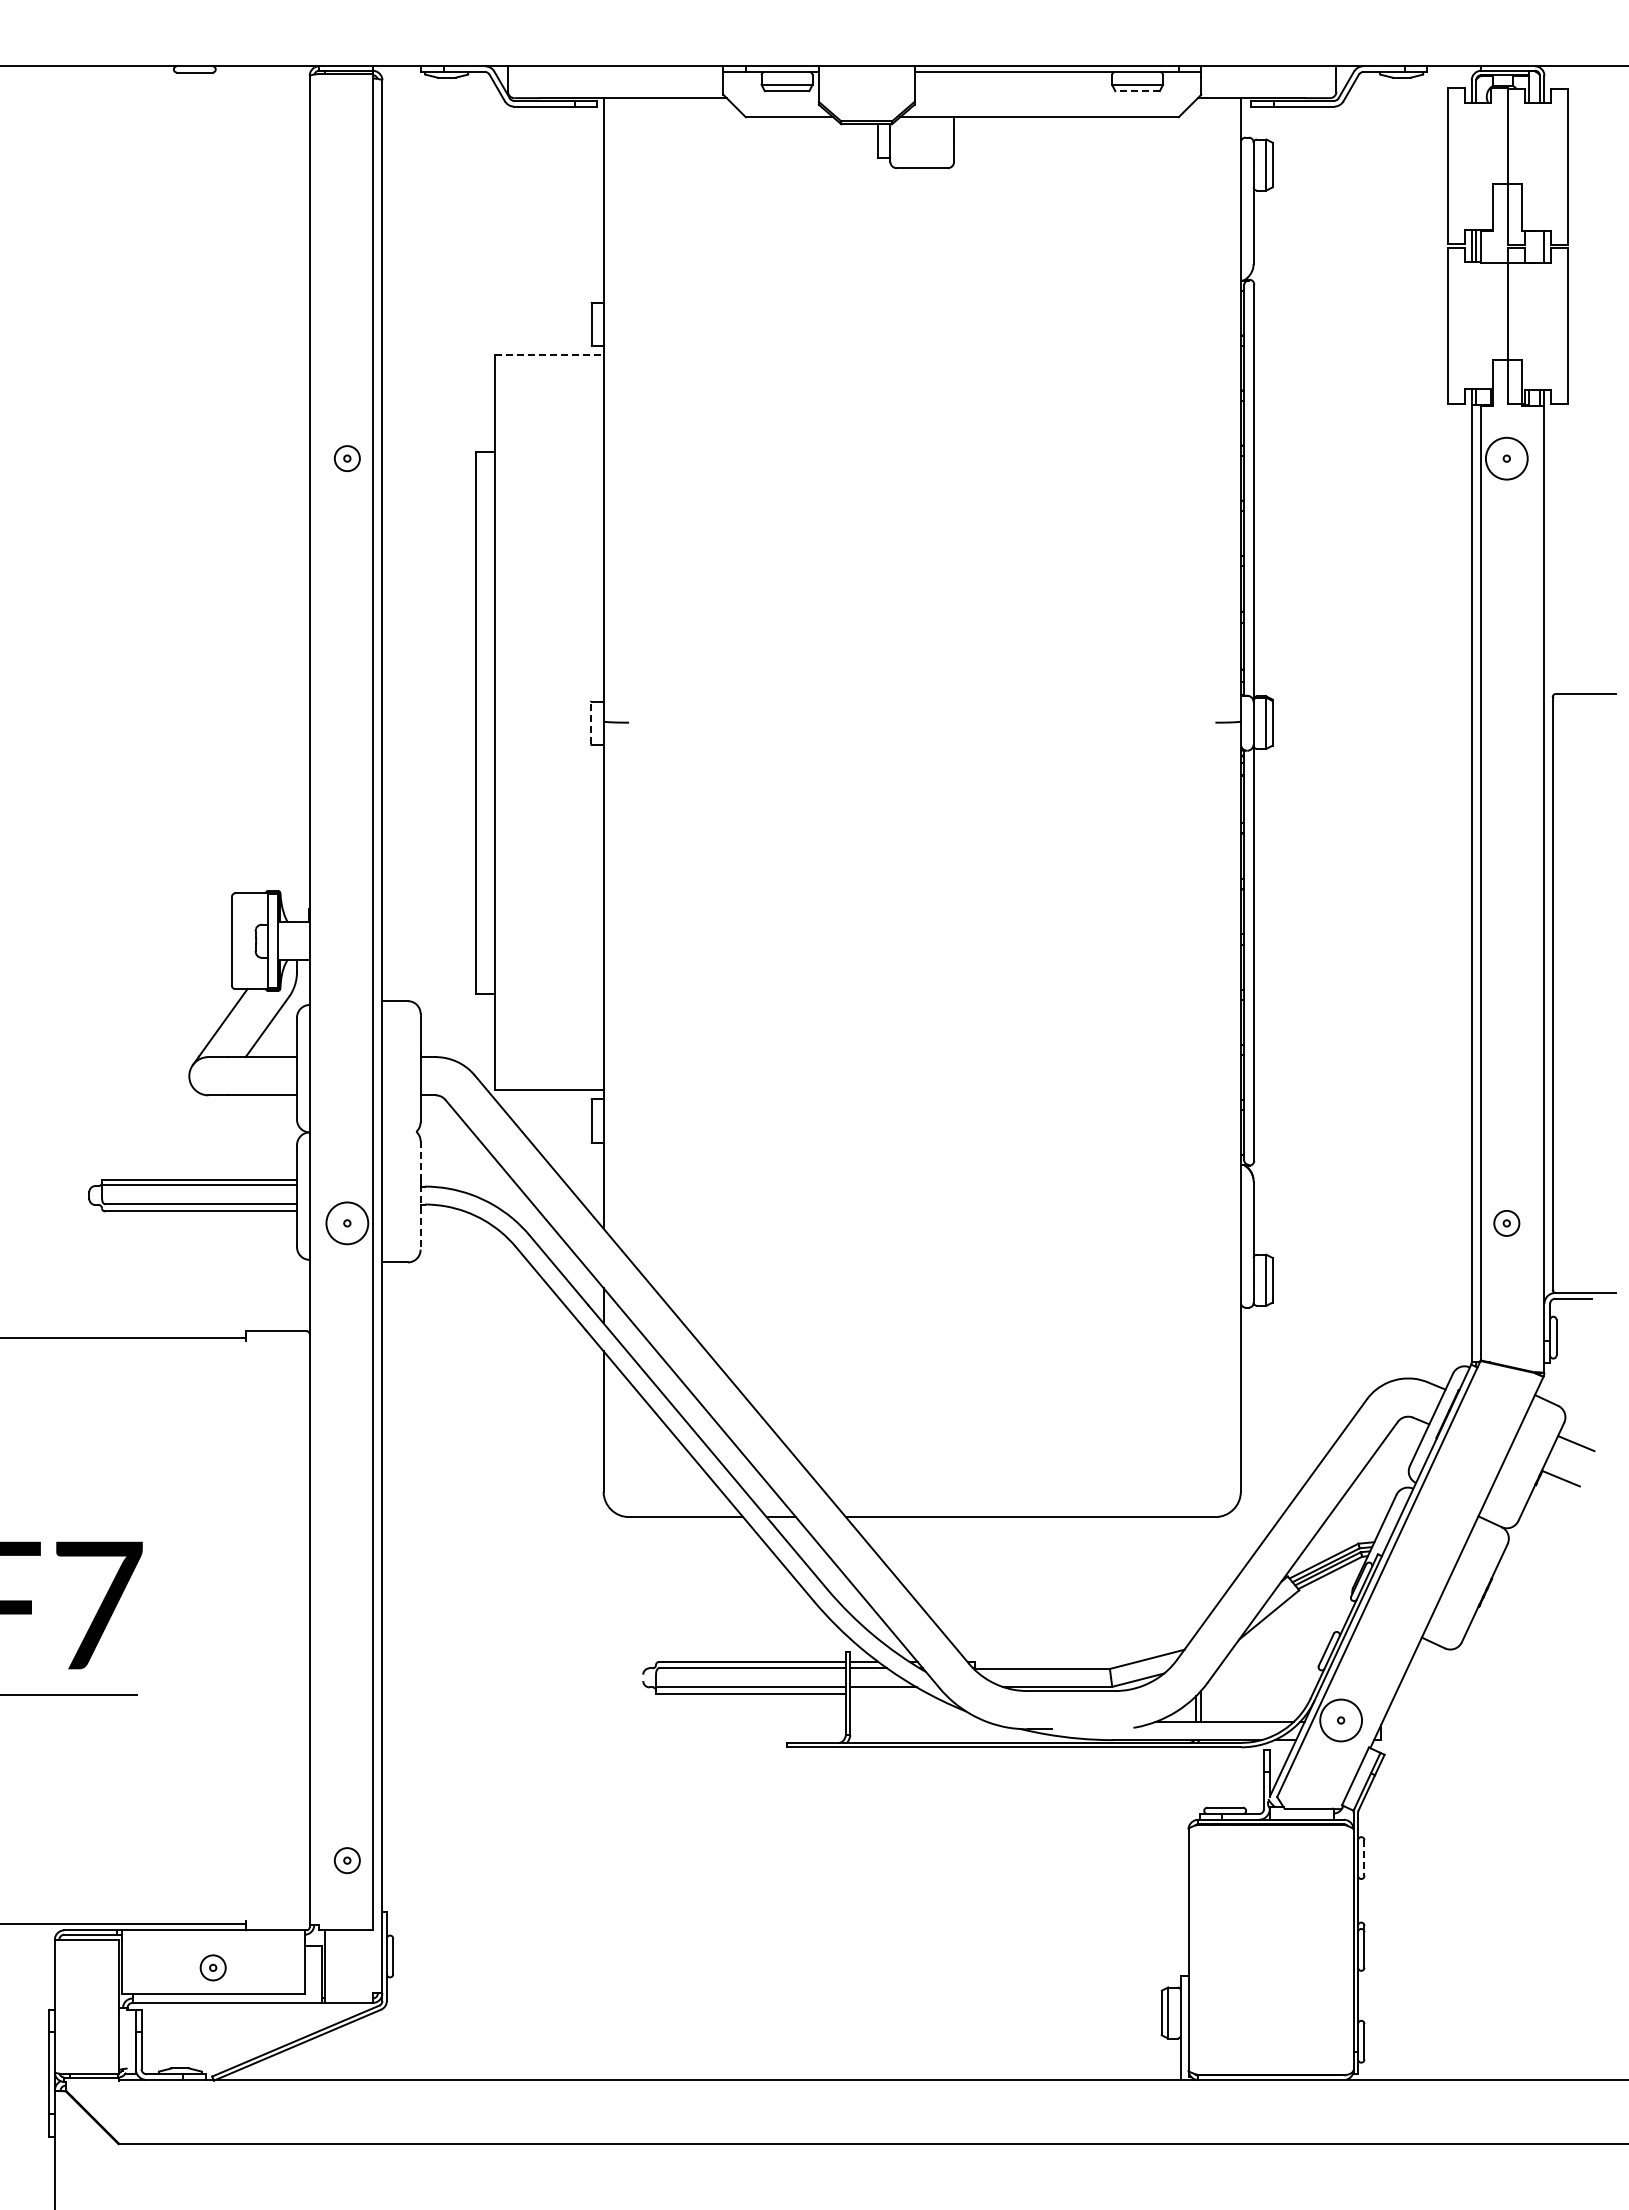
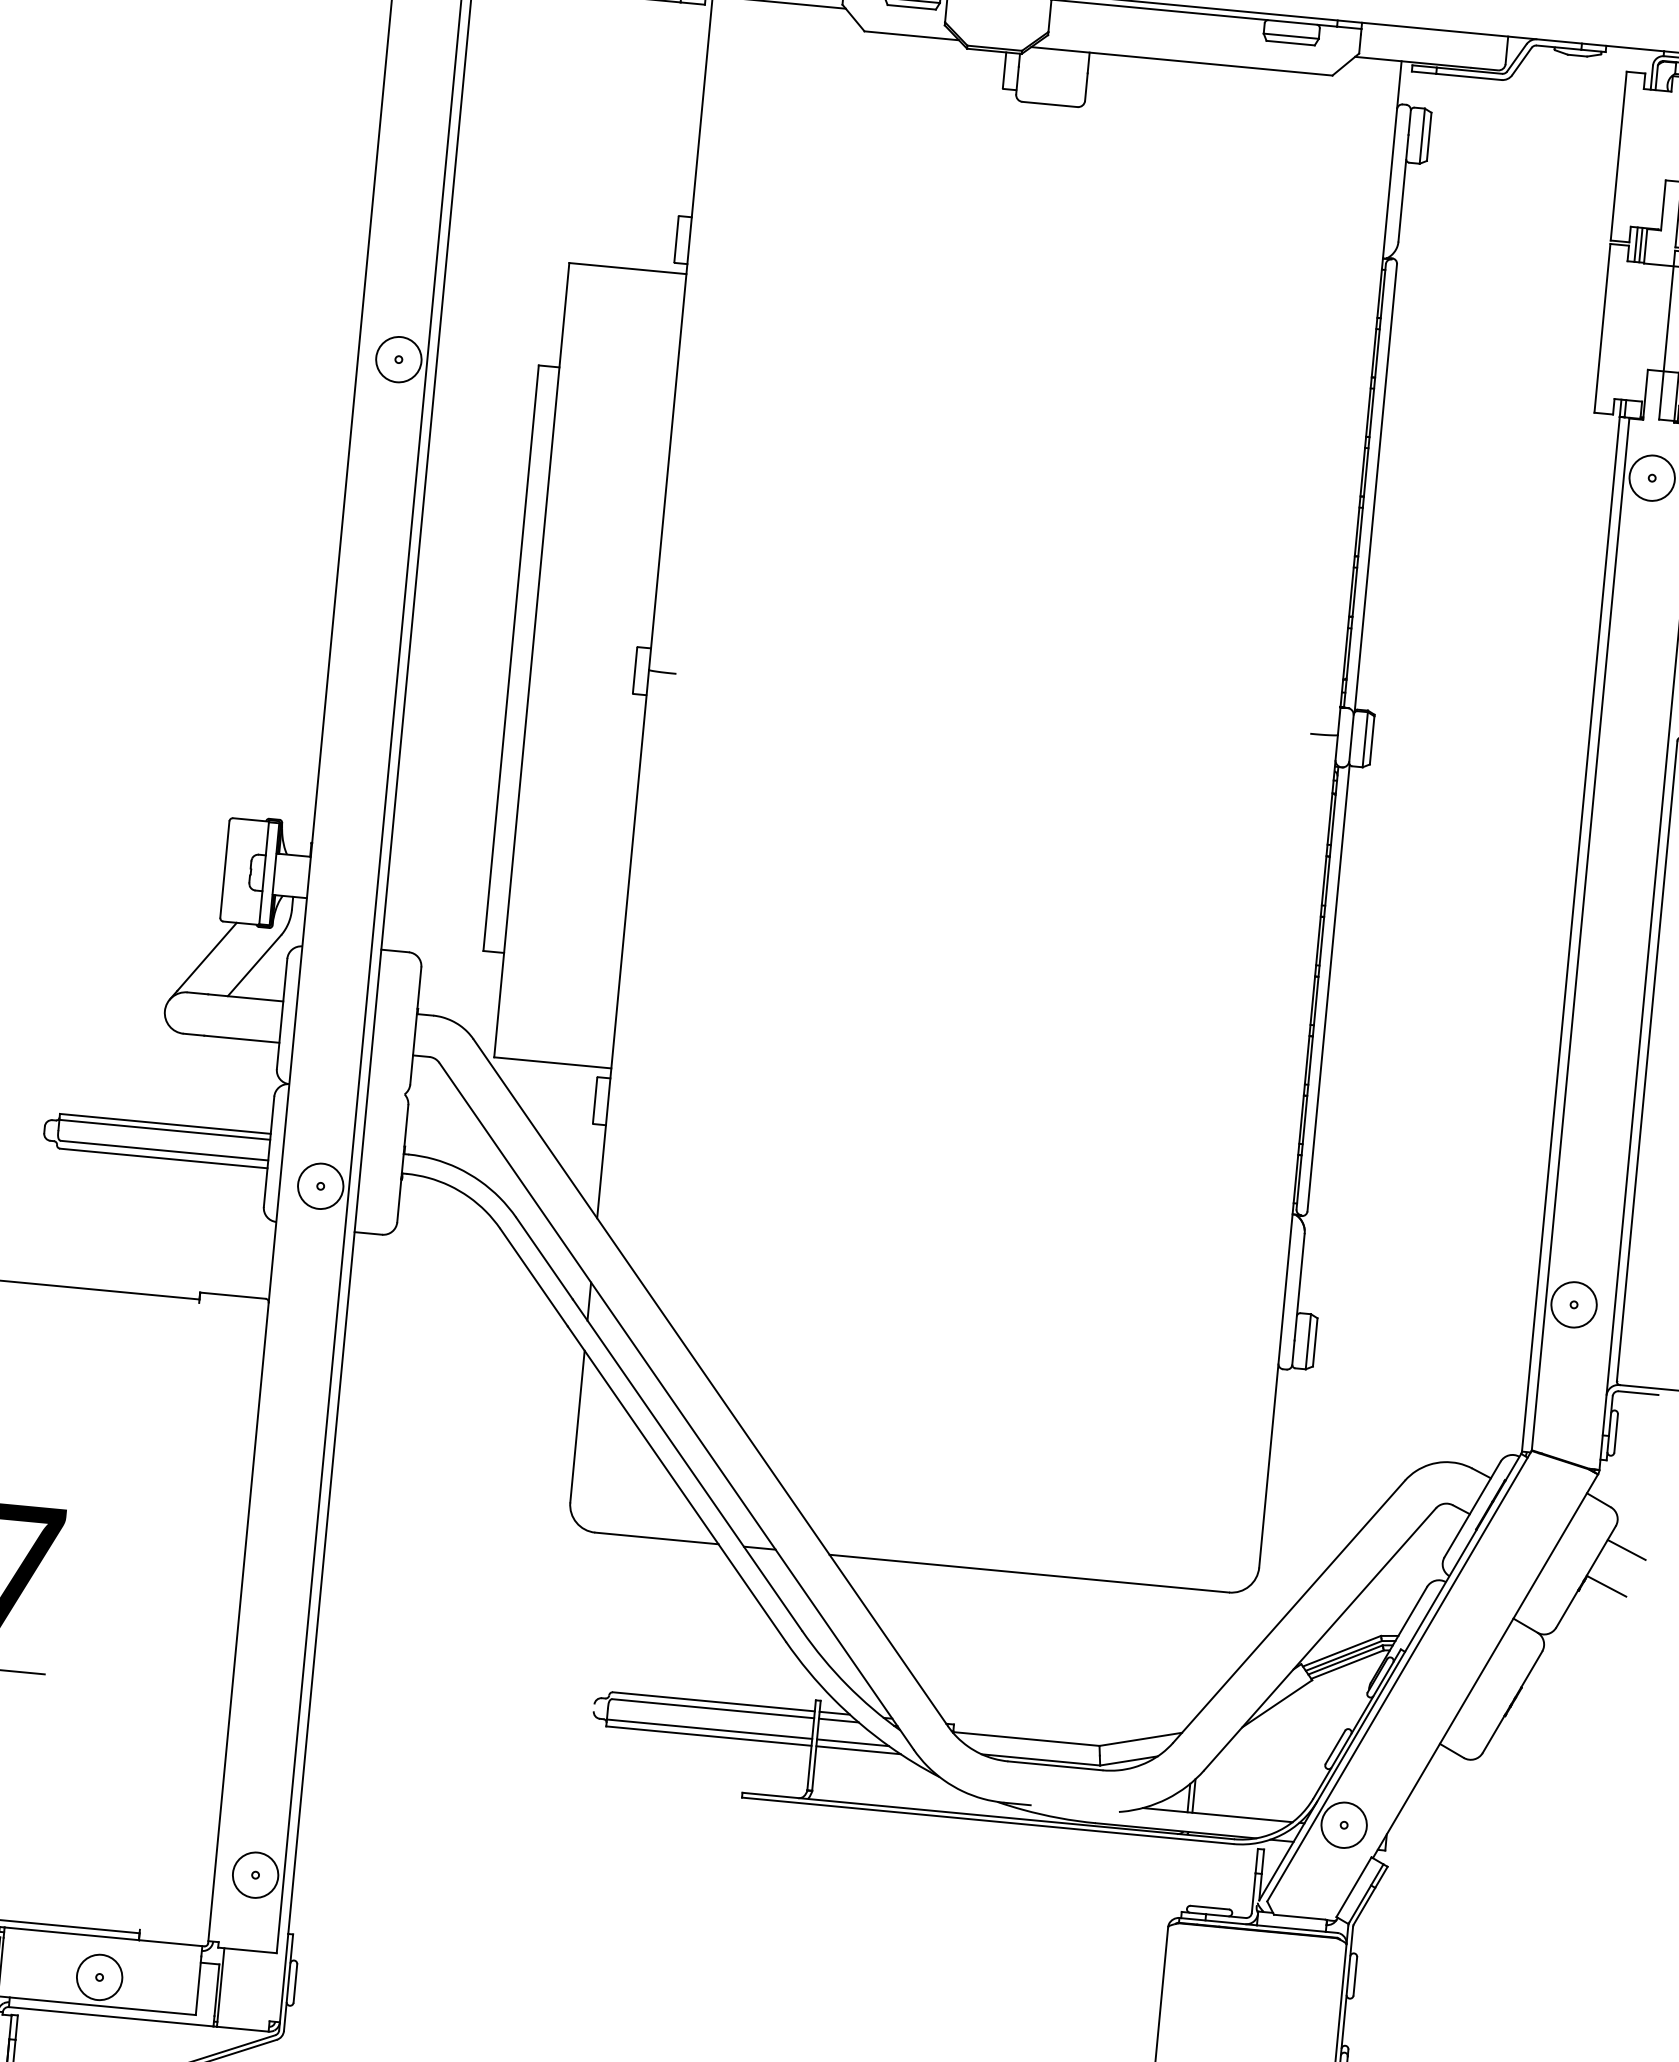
line: (1137, 91) -> (1290, 43), dashed -> solid
line: (549, 355) -> (627, 268), dashed -> solid
circle: (347, 458) -> (399, 359), size x1.67
line: (590, 722) -> (634, 669), dashed -> solid
line: (420, 1196) -> (402, 1164), dashed -> solid
circle: (1506, 1223) -> (1573, 1304), size x1.67
line: (889, 1693) -> (858, 1749), added
line: (1364, 1858) -> (1355, 1976), dashed -> solid
circle: (347, 1860) -> (255, 1875), size x1.67
circle: (213, 1967) -> (99, 1977), size x1.67

